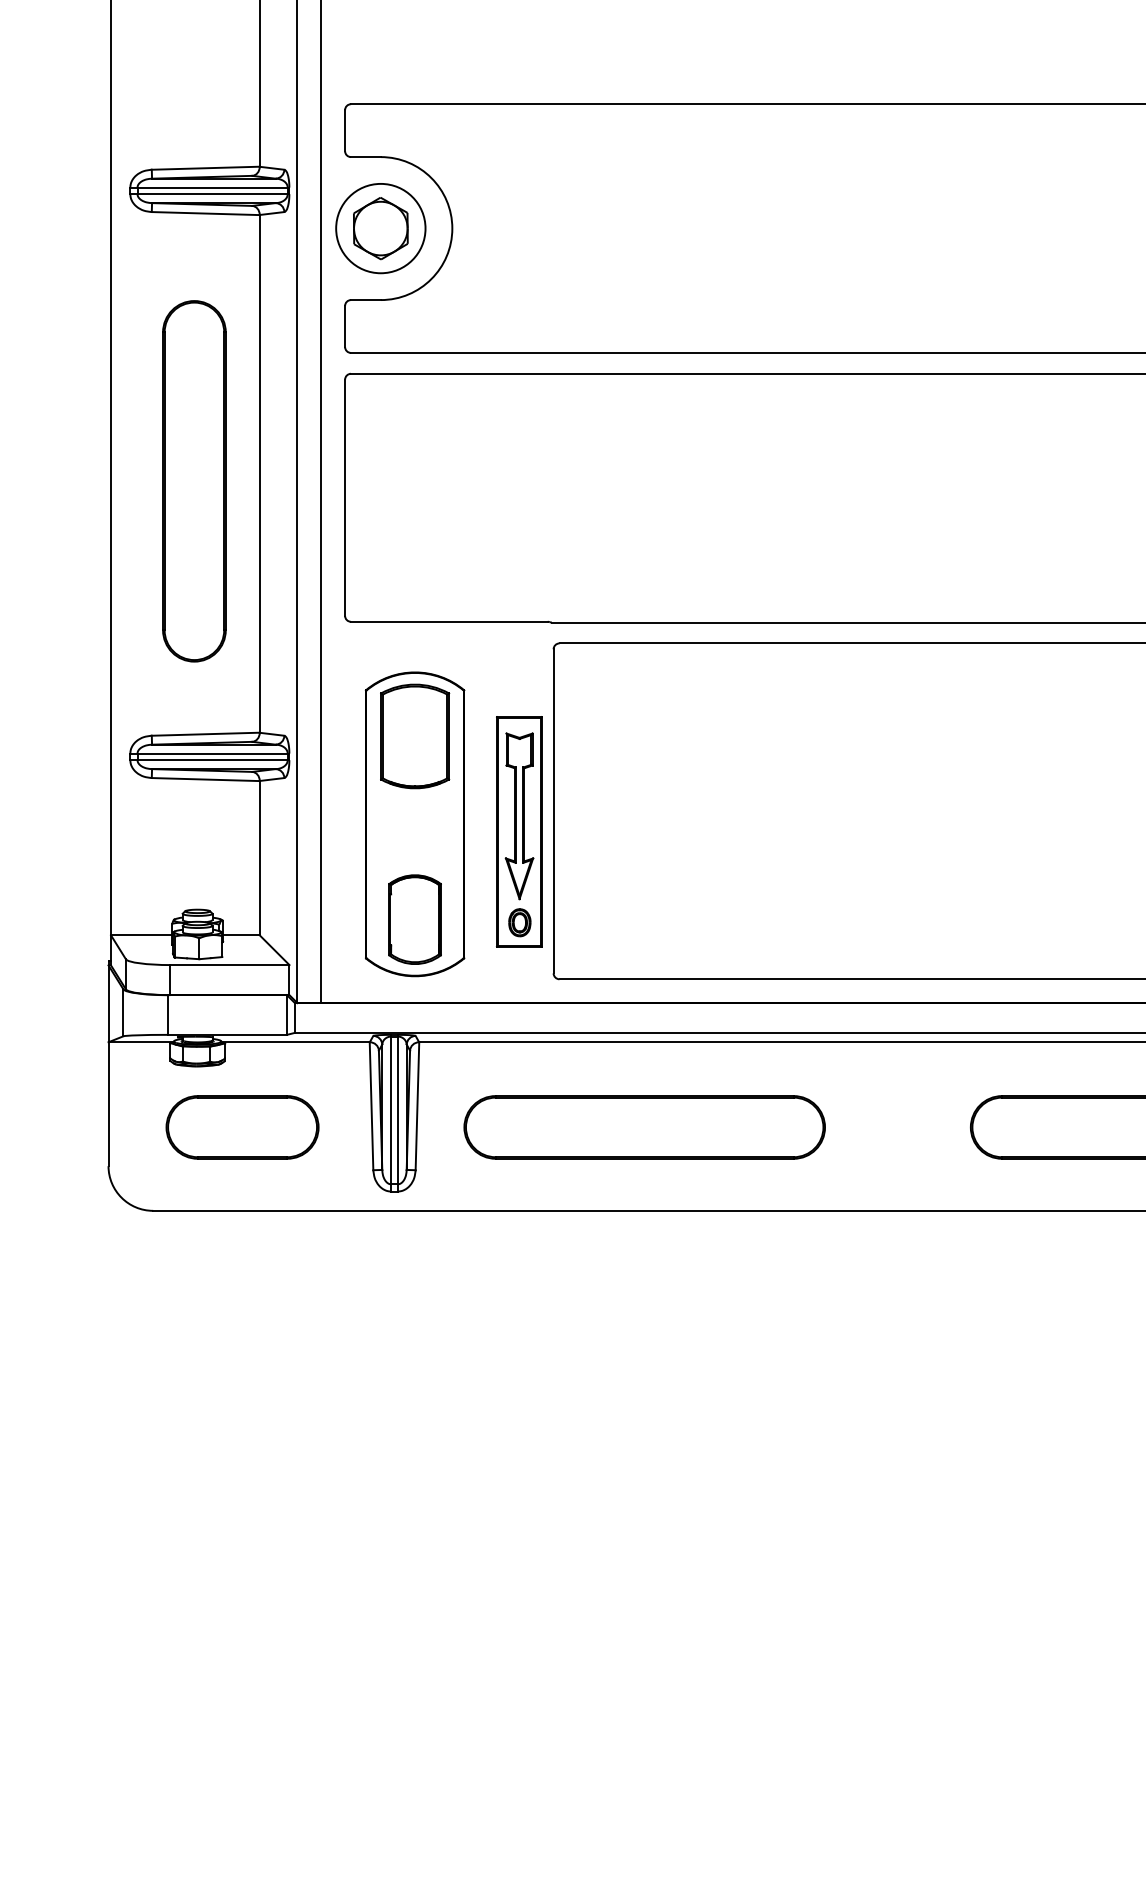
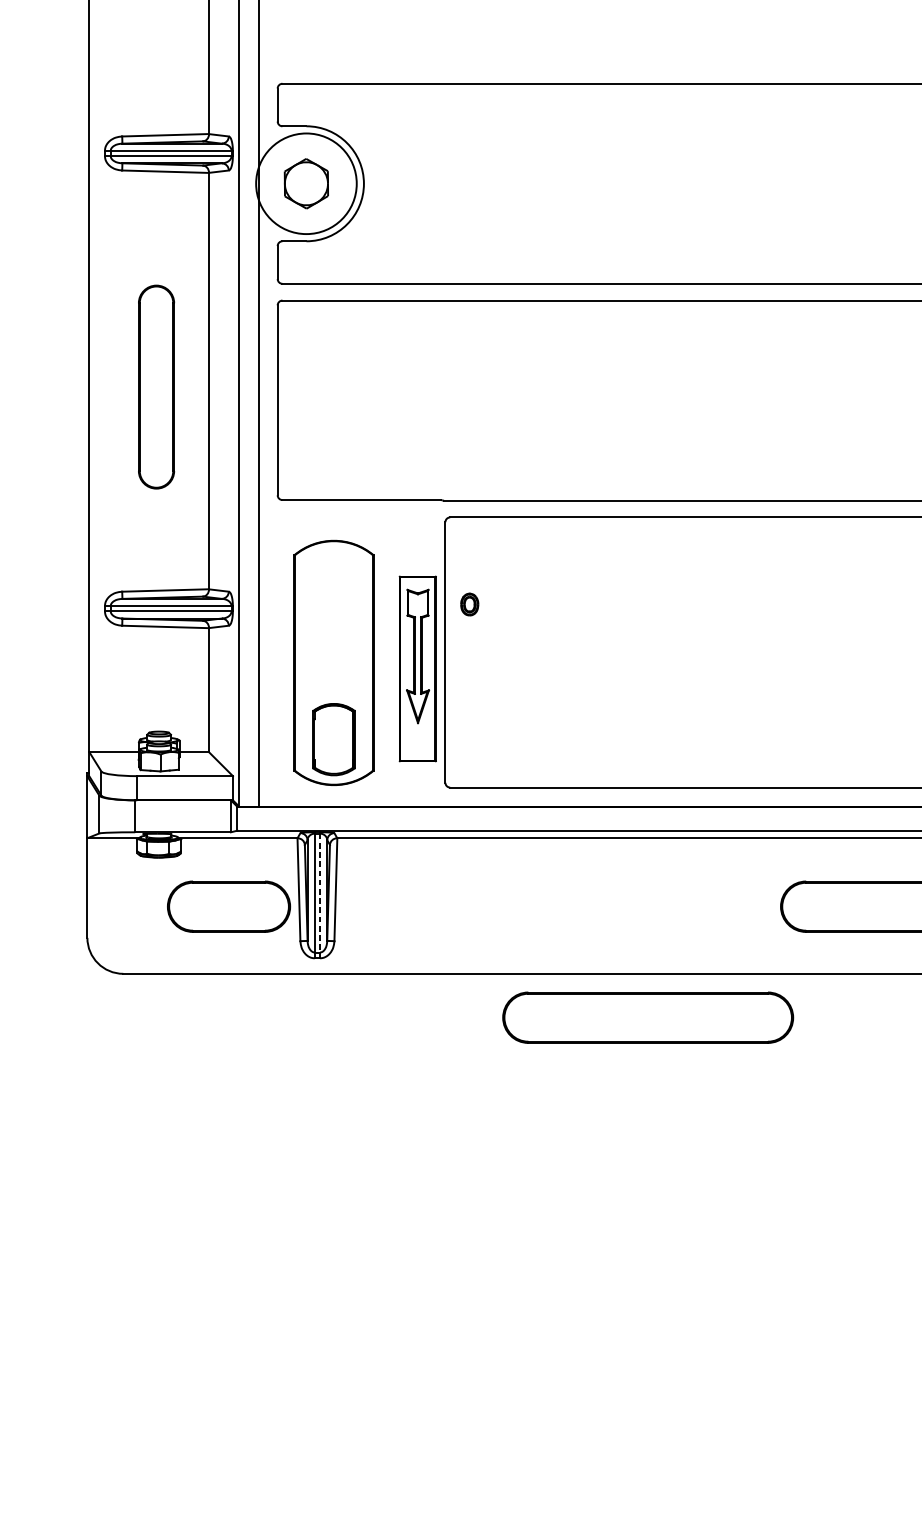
circle: (380, 228) -> (306, 183), size x1.4
part: (194, 481) -> (156, 387), size x0.7
part: (415, 736) -> (334, 592), removed
part: (519, 922) -> (469, 604), moved
line: (397, 1110) -> (319, 893), solid -> dashed
part: (242, 1127) -> (228, 906), moved
part: (644, 1127) -> (647, 1017), moved

